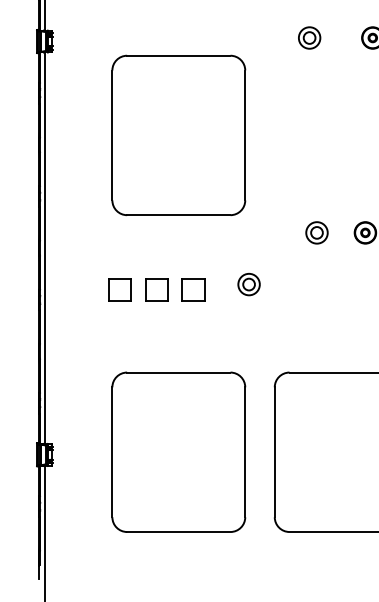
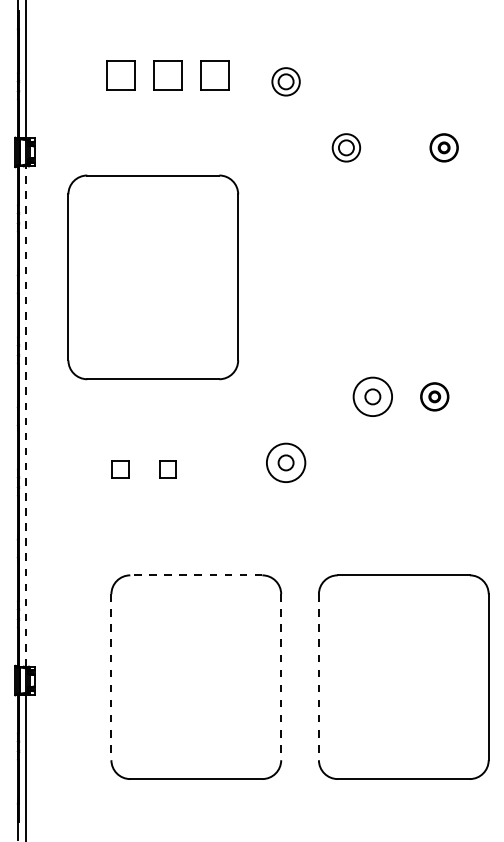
part: (309, 37) -> (346, 147), moved
part: (178, 135) -> (153, 277), moved
circle: (316, 232) -> (372, 396), size x1.4
line: (45, 248) -> (25, 416), solid -> dashed
circle: (248, 284) -> (285, 462), size x1.4
part: (119, 289) -> (120, 469), size x0.6
part: (156, 289) -> (167, 469), size x0.6
part: (193, 289) -> (214, 469), removed
line: (178, 372) -> (195, 575), solid -> dashed
line: (112, 452) -> (111, 677), solid -> dashed
line: (245, 452) -> (281, 677), solid -> dashed
line: (274, 452) -> (318, 677), solid -> dashed

